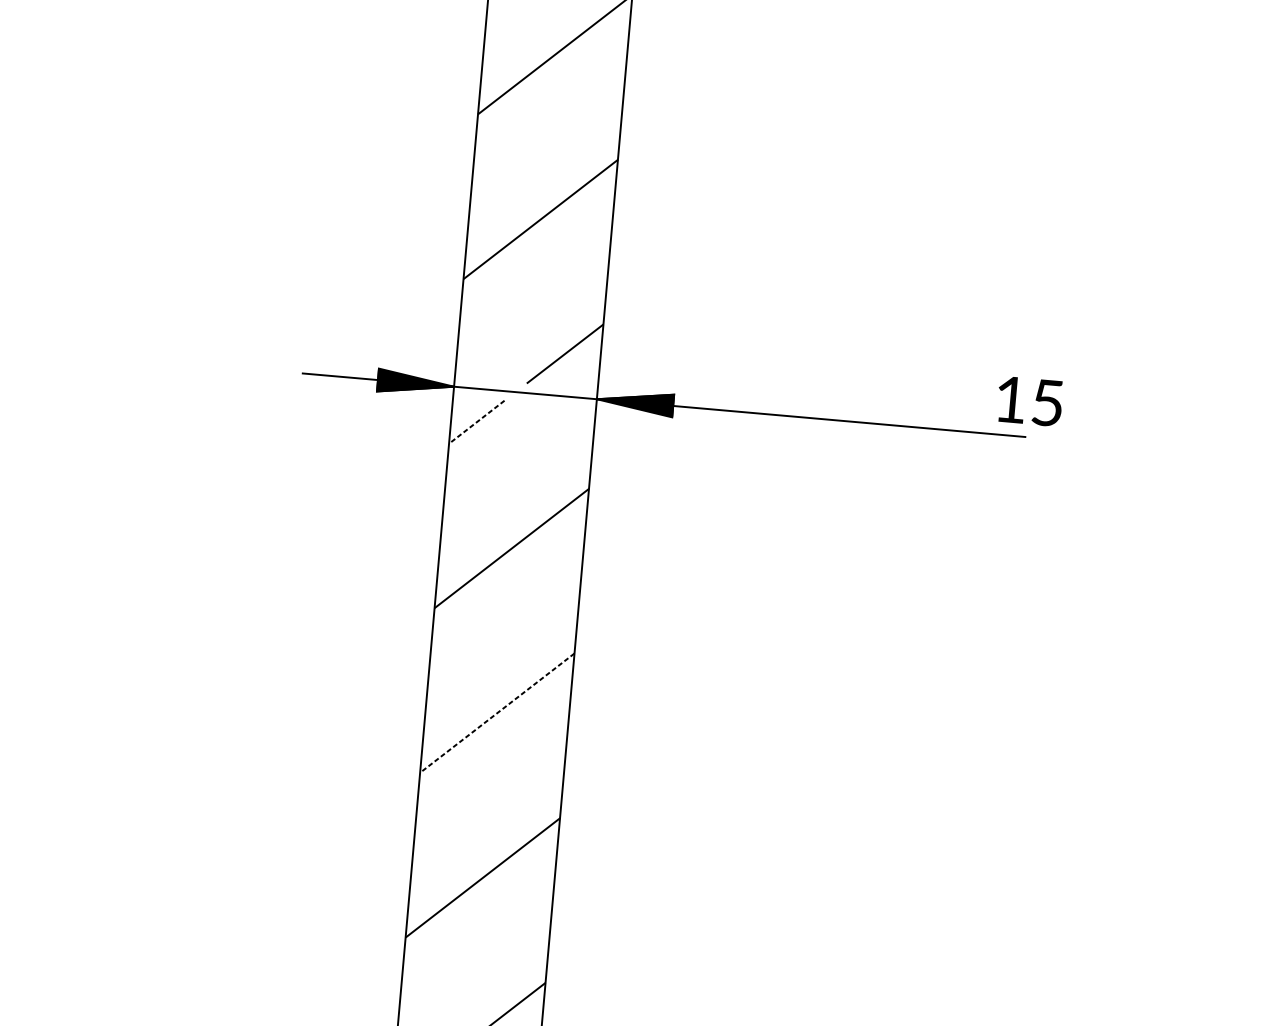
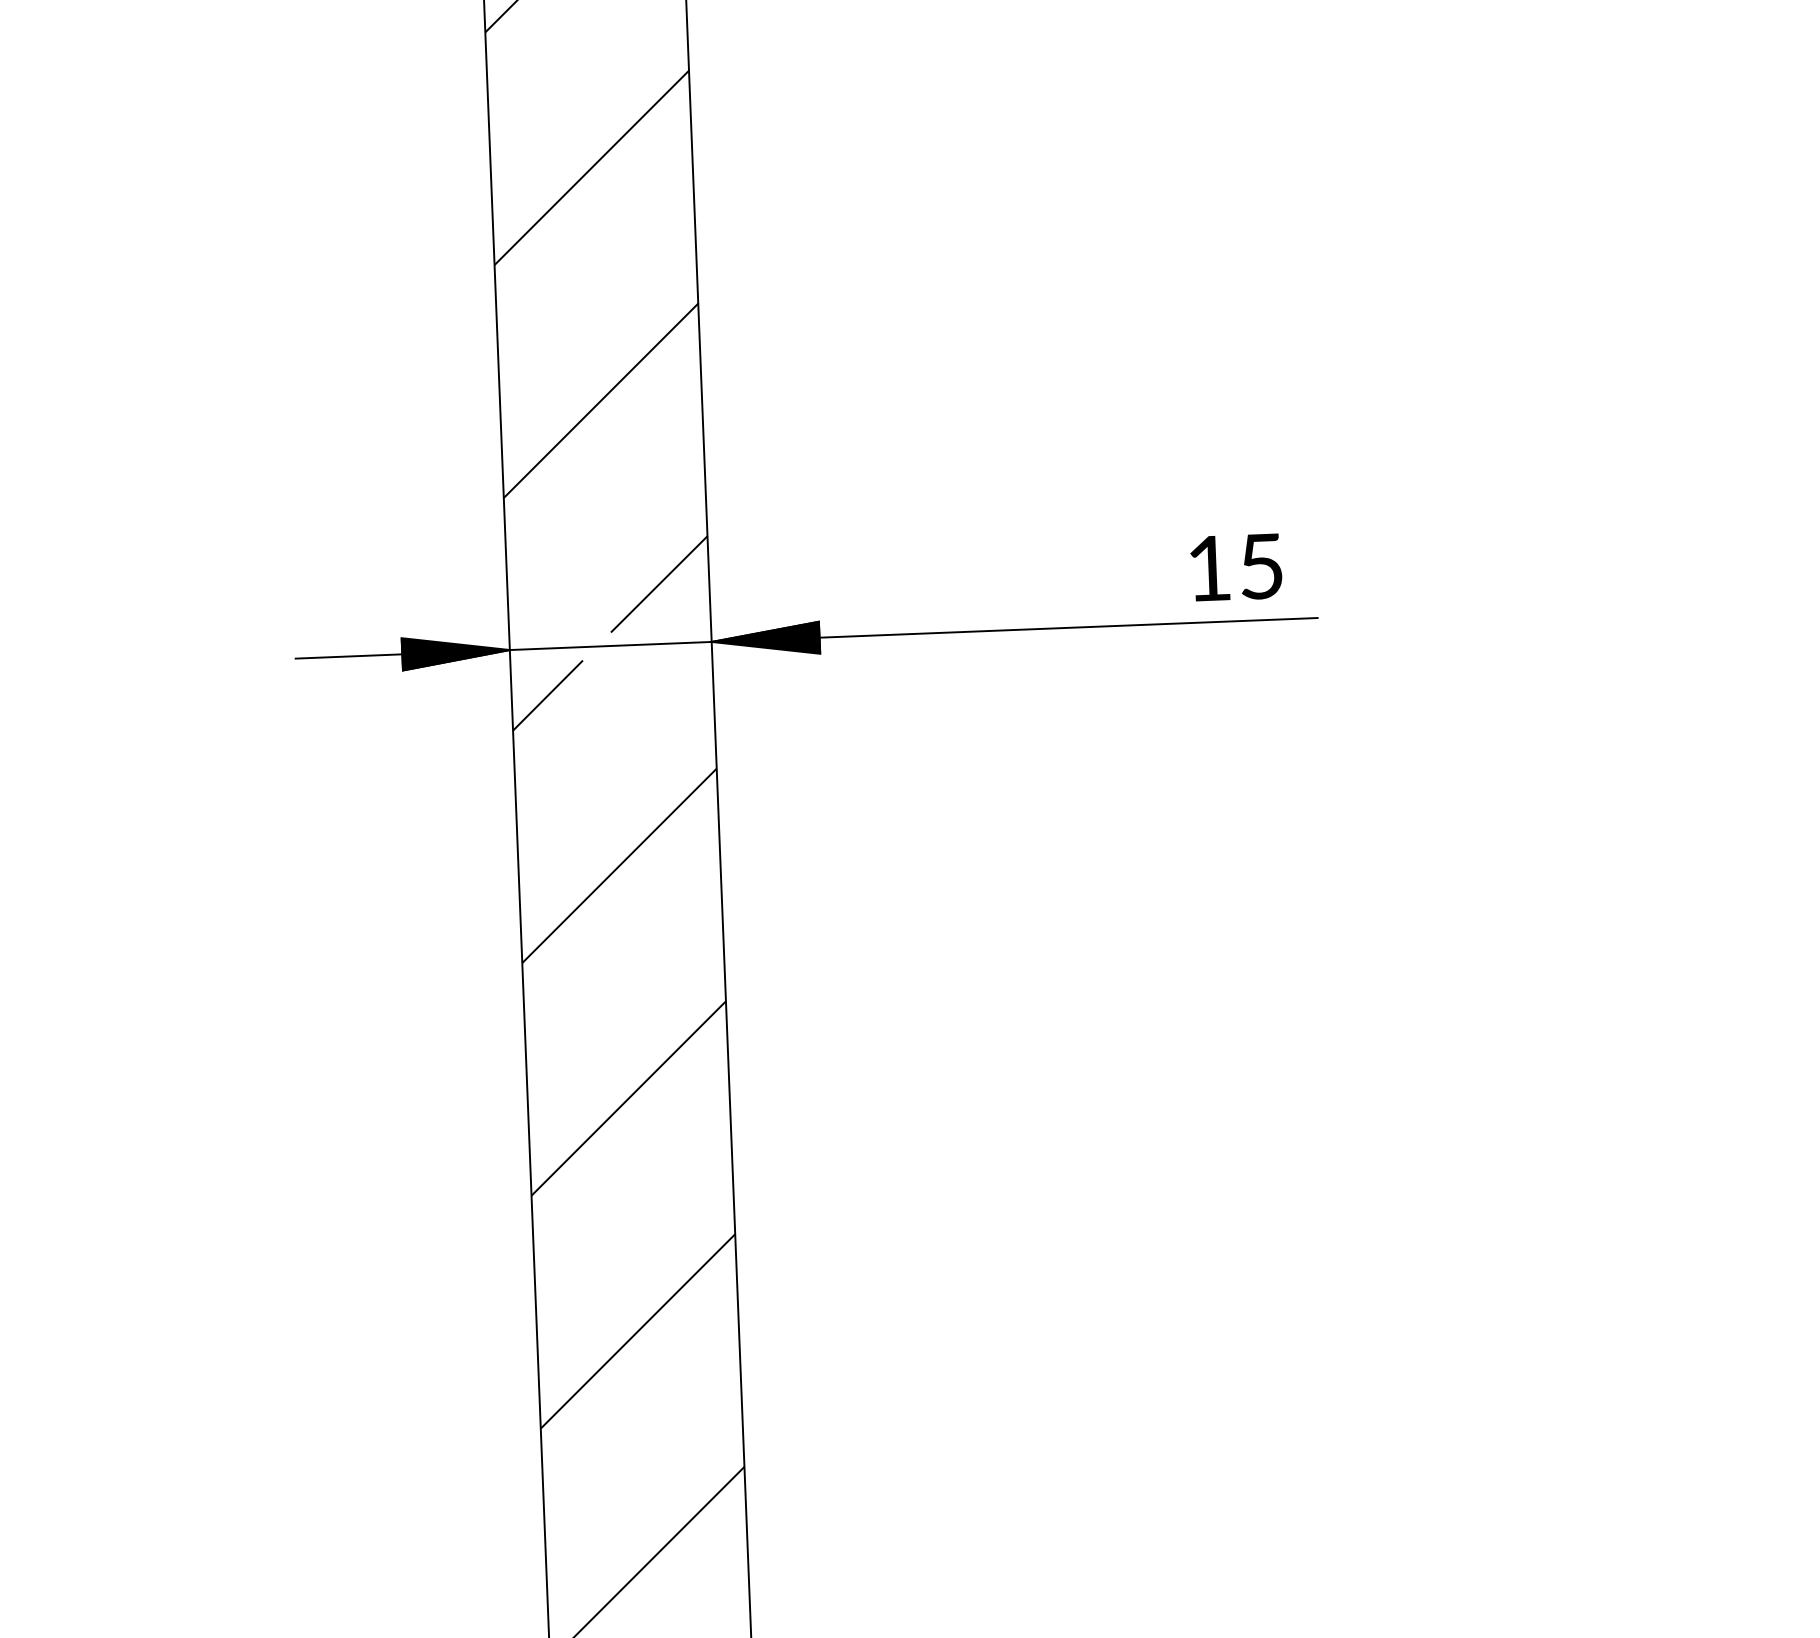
text: (1030, 401) -> (1236, 567), moved
line: (476, 422) -> (547, 695), dashed -> solid
line: (497, 713) -> (628, 1098), dashed -> solid

